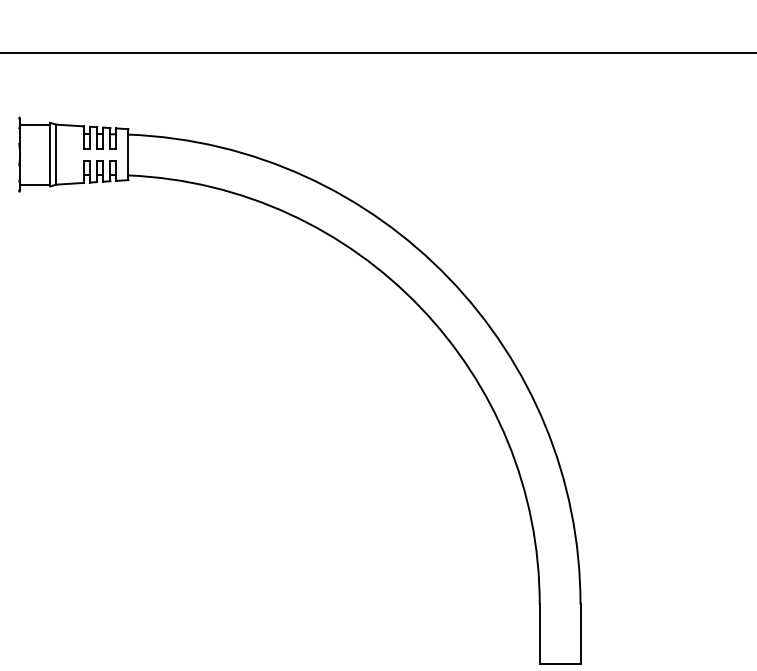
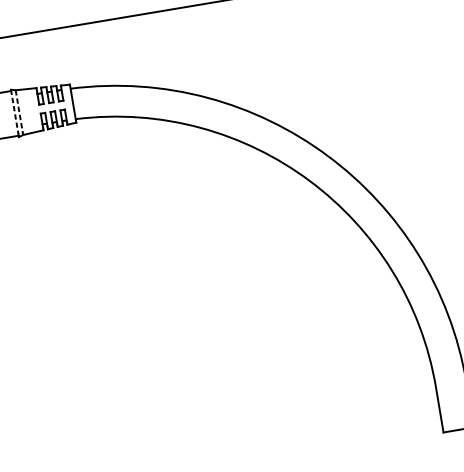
line: (50, 152) -> (14, 111), solid -> dashed
line: (56, 153) -> (19, 111), solid -> dashed

